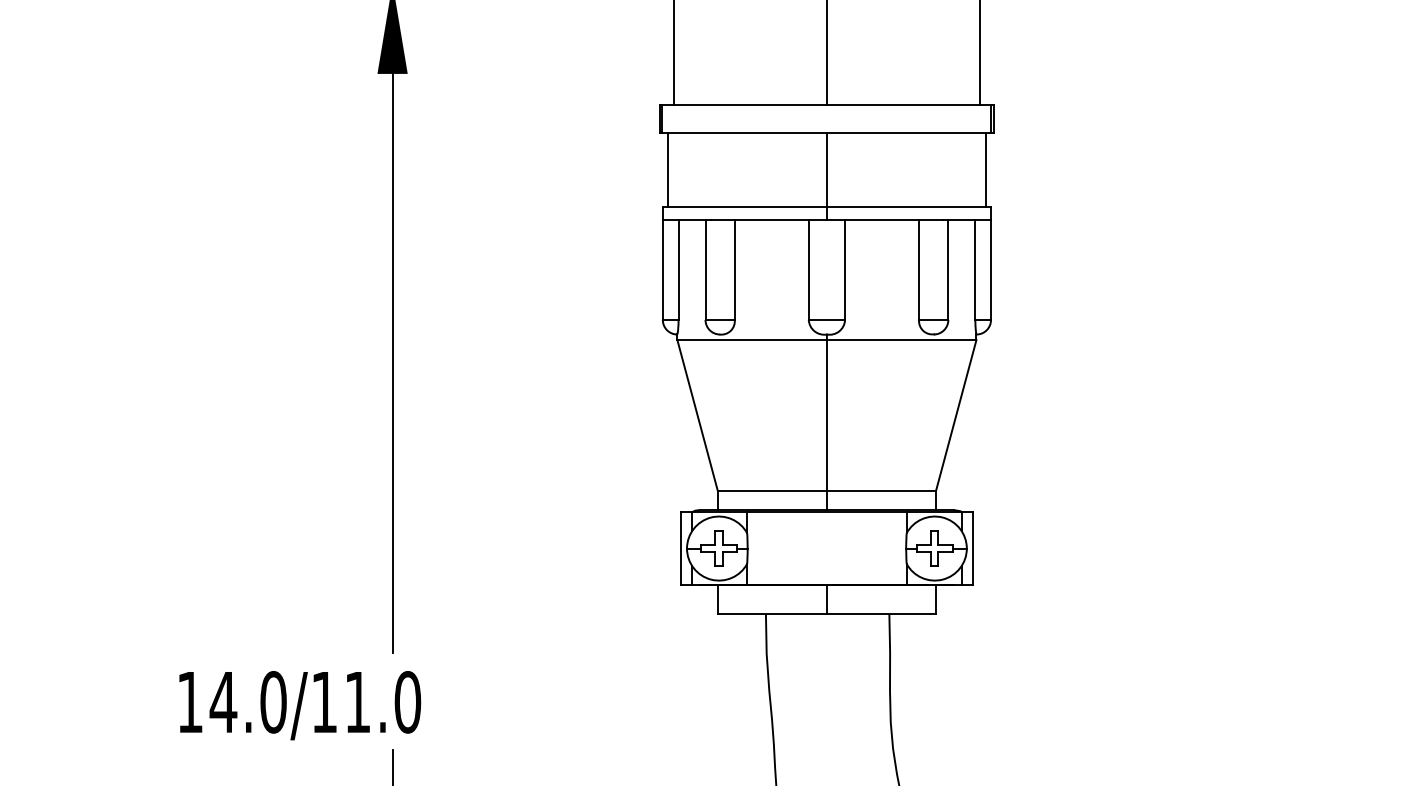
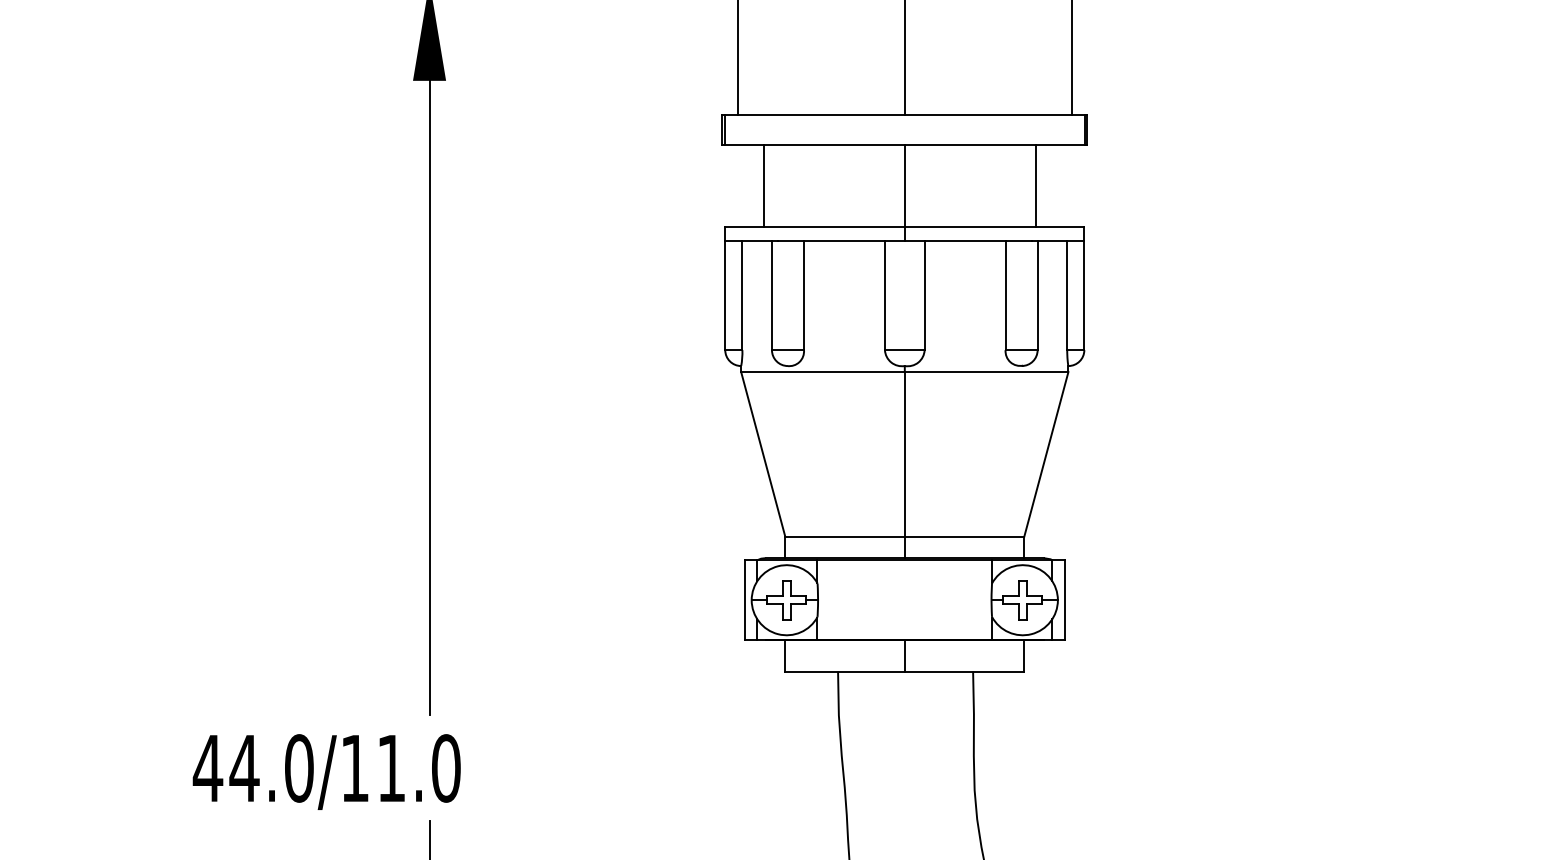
line: (668, 169) -> (764, 185), moved
line: (985, 169) -> (1036, 185), moved
text: (189, 702) -> (207, 768), 14.0/11.0 -> 44.0/11.0

